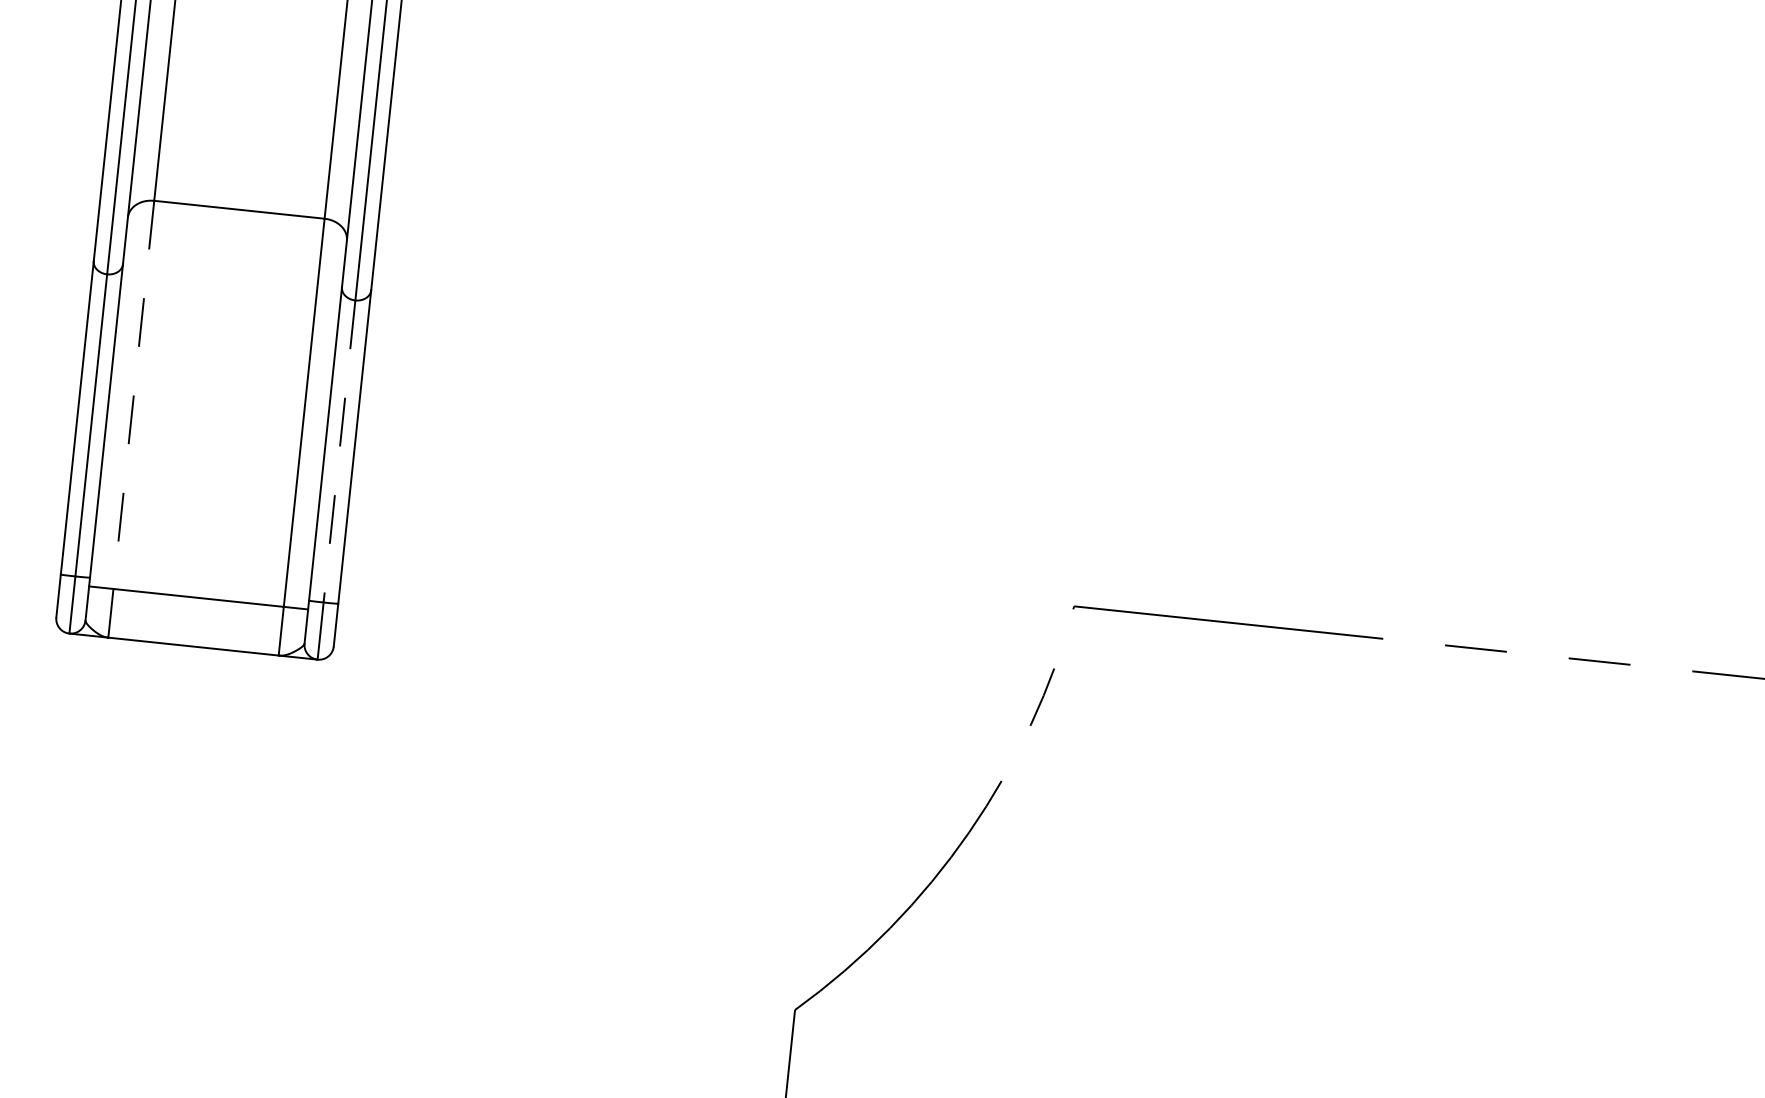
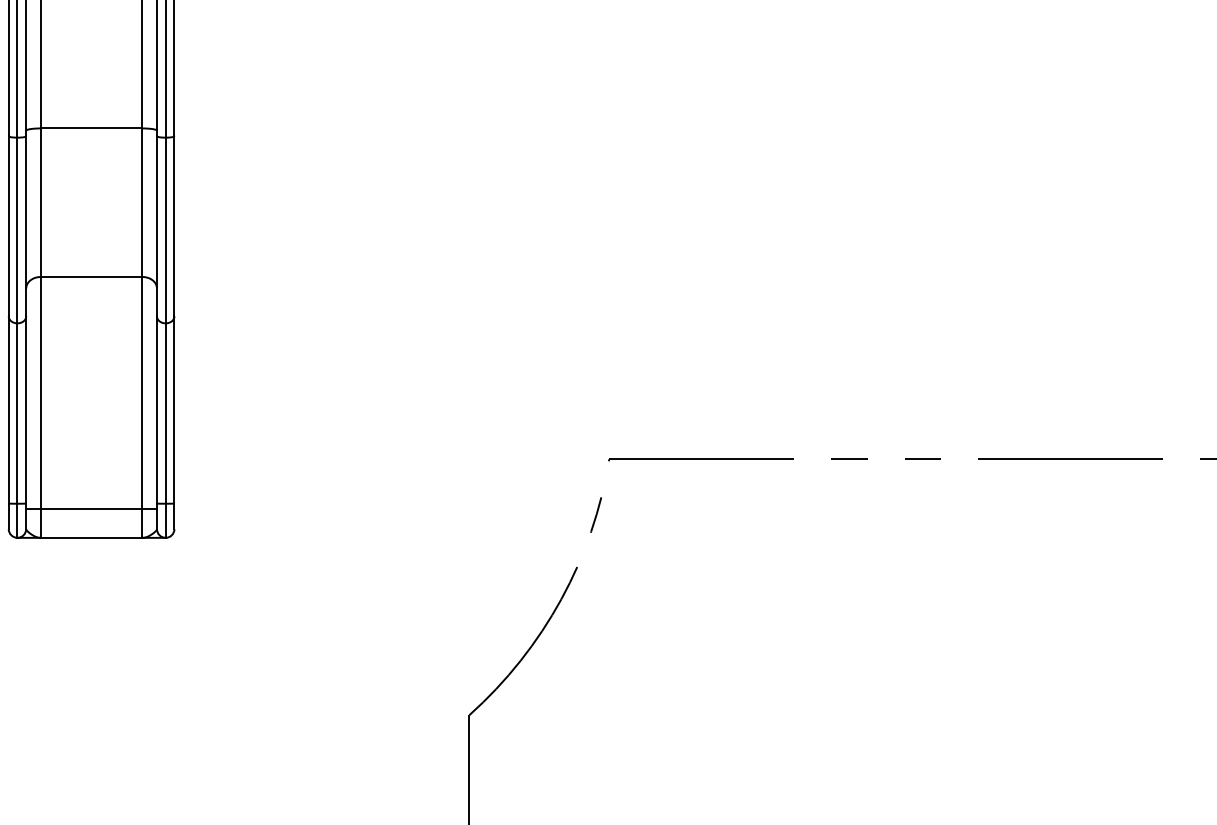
line: (133, 394) -> (40, 392), dashed -> solid
line: (338, 453) -> (165, 414), dashed -> solid

